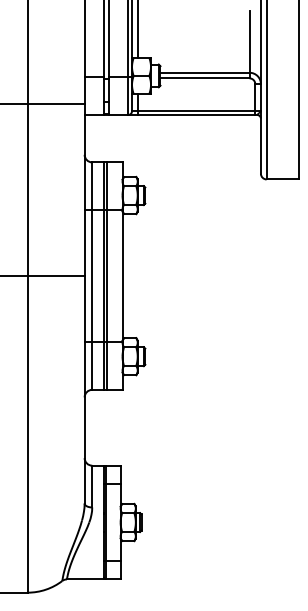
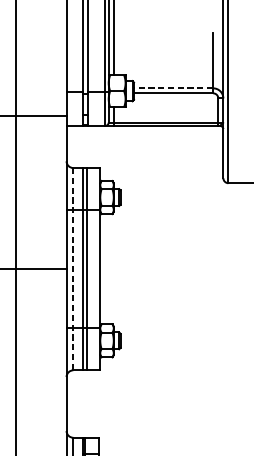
line: (205, 72) -> (174, 88), solid -> dashed
line: (92, 276) -> (73, 269), solid -> dashed

